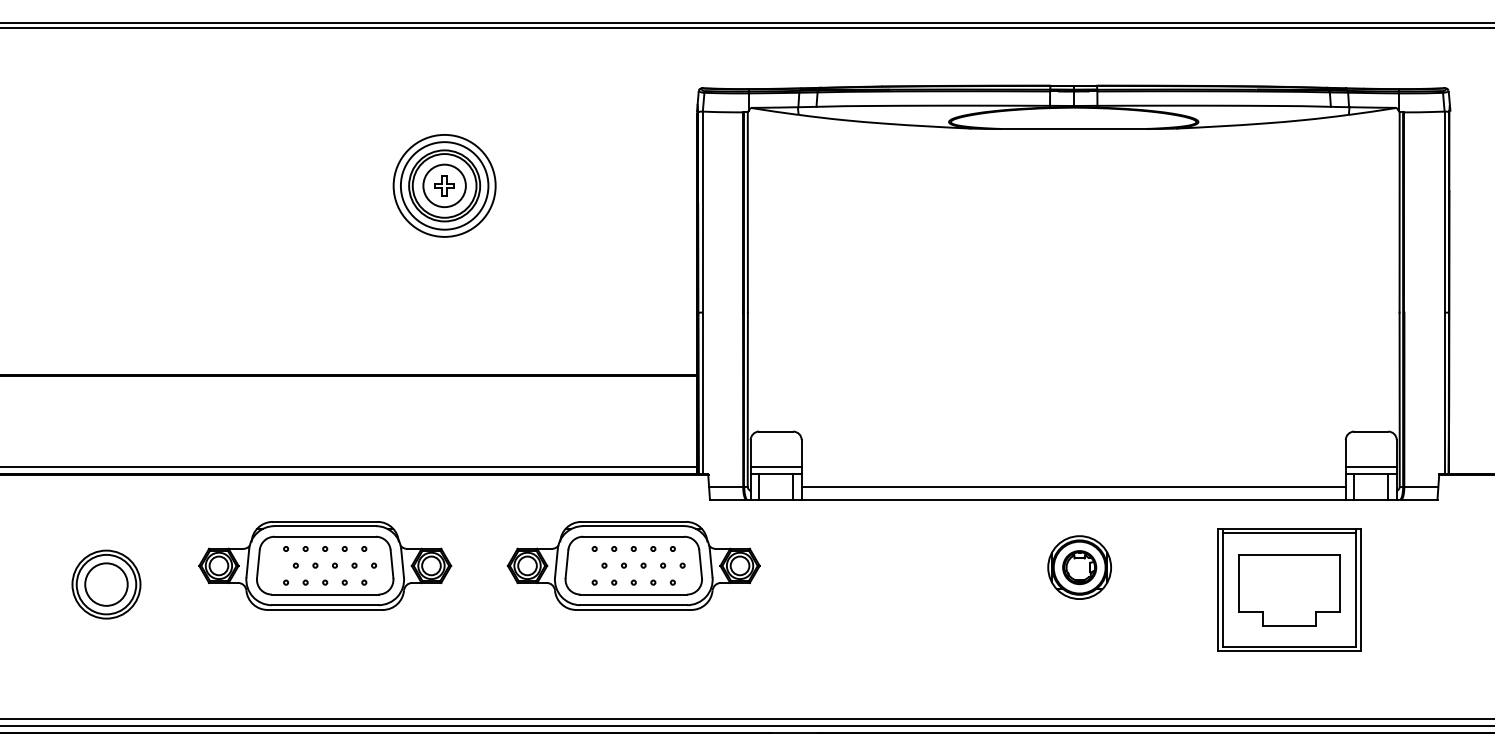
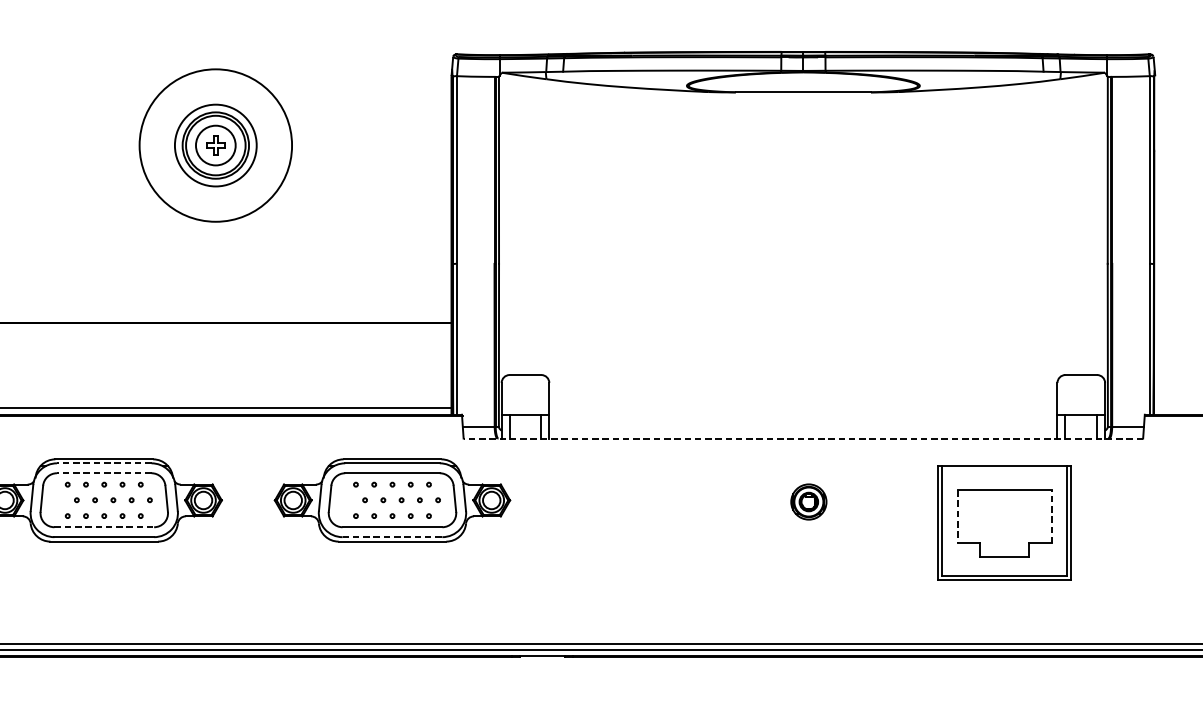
circle: (444, 185) -> (215, 145), size x1.6
line: (775, 467) -> (524, 408), removed
line: (1370, 467) -> (1080, 408), removed
line: (1073, 486) -> (803, 426), removed
line: (1073, 499) -> (803, 438), solid -> dashed
line: (325, 526) -> (104, 463), solid -> dashed
line: (1289, 532) -> (1004, 469), removed
line: (325, 536) -> (104, 473), solid -> dashed
part: (1079, 567) -> (808, 501), size x0.6
line: (1339, 582) -> (1051, 515), solid -> dashed
line: (1238, 583) -> (957, 516), solid -> dashed
line: (325, 594) -> (104, 527), solid -> dashed
line: (634, 605) -> (393, 537), solid -> dashed

